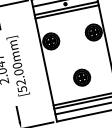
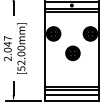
part: (81, 77) -> (72, 53), moved

